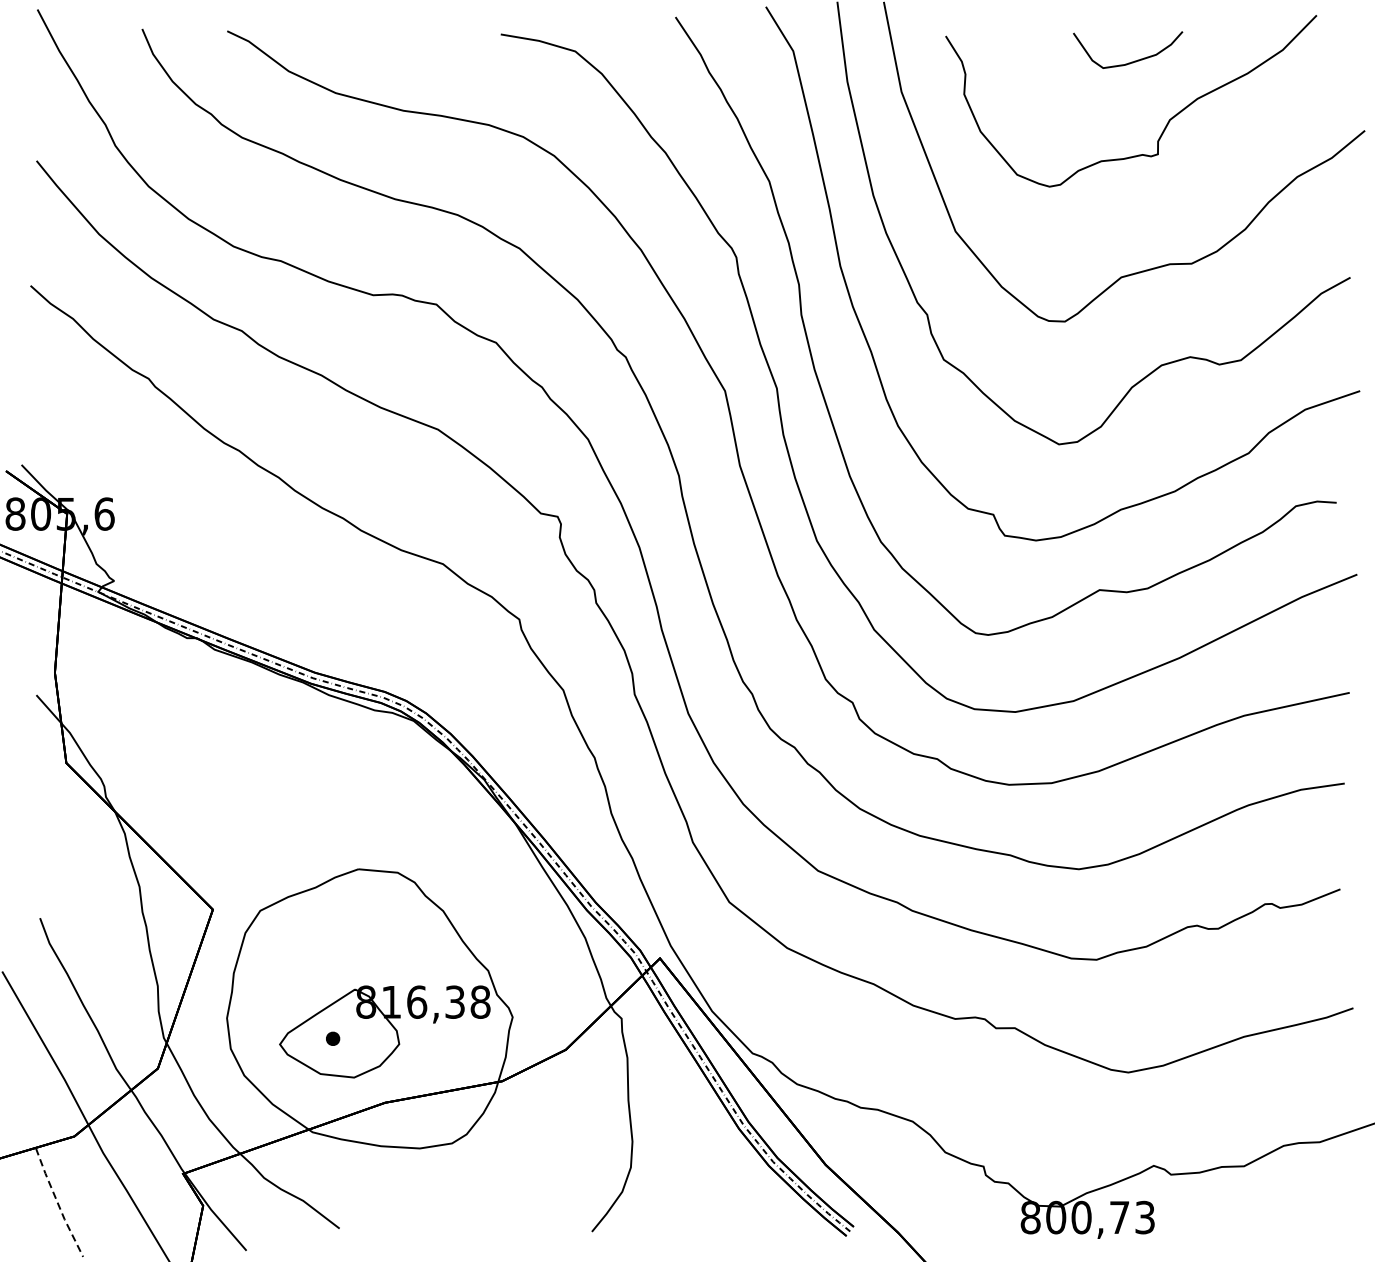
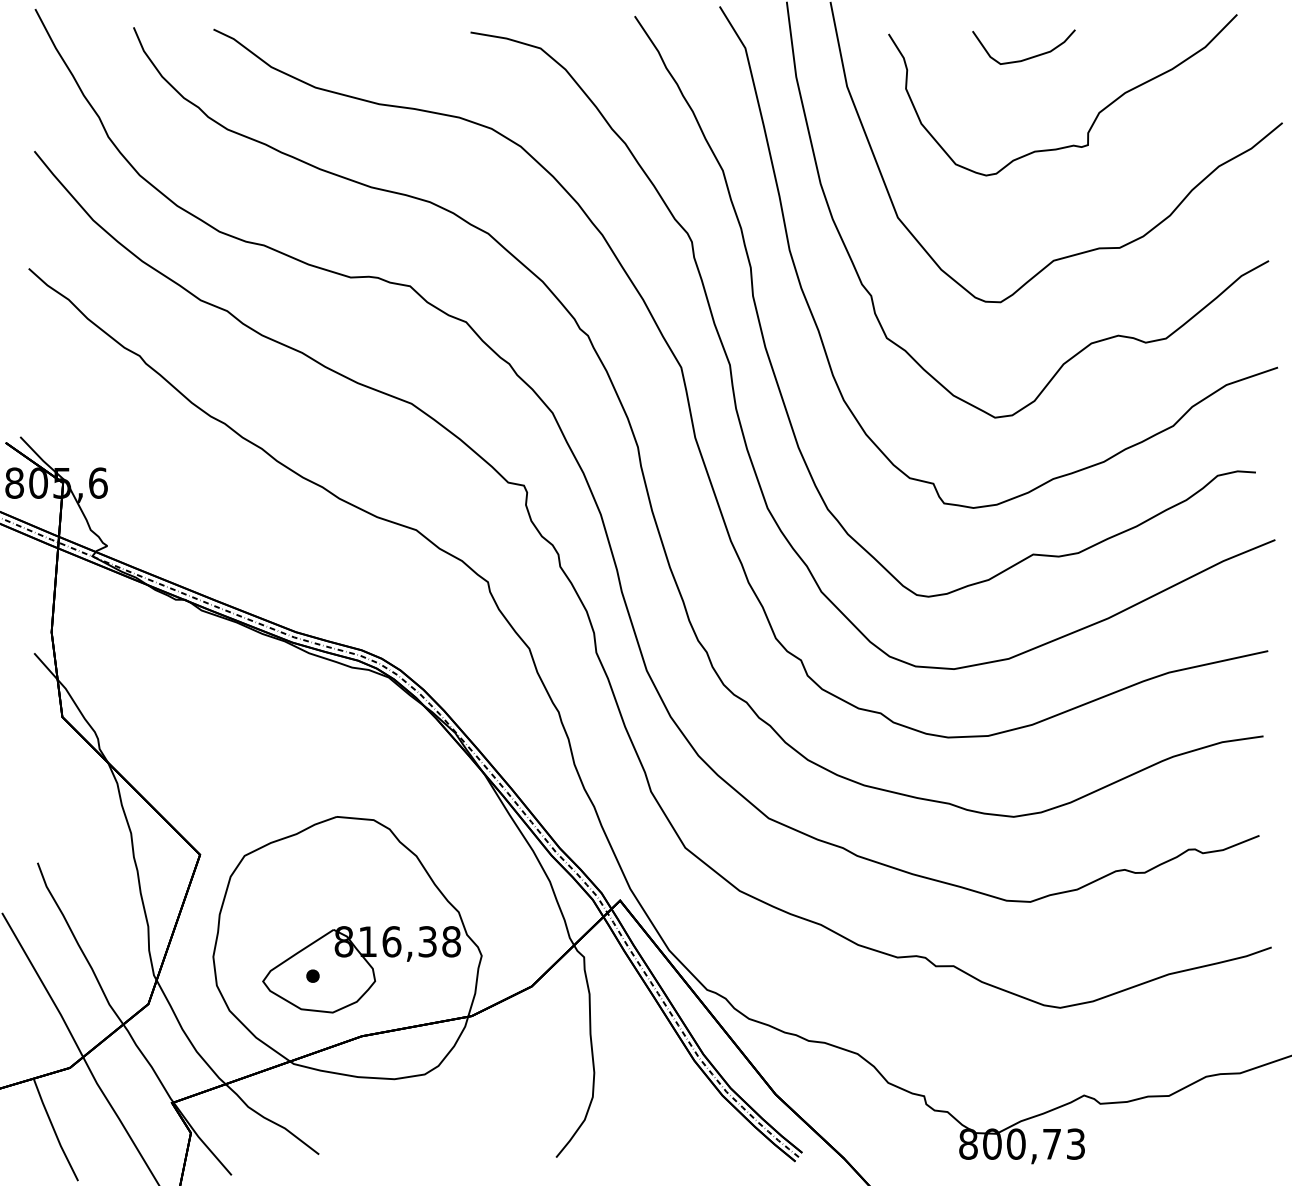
curve: (1132, 61) -> (1028, 57), moved
line: (57, 1204) -> (54, 1131), dashed -> solid

